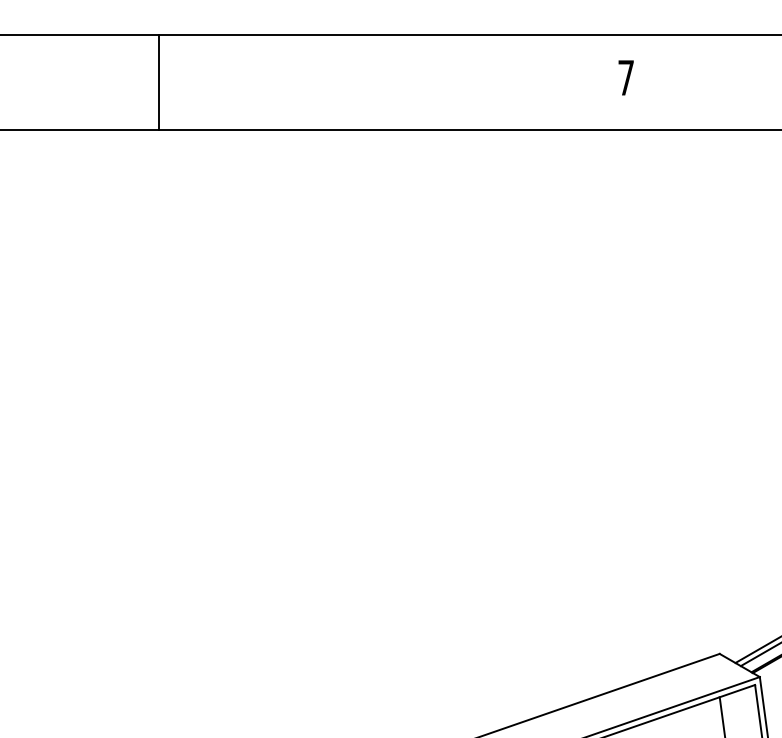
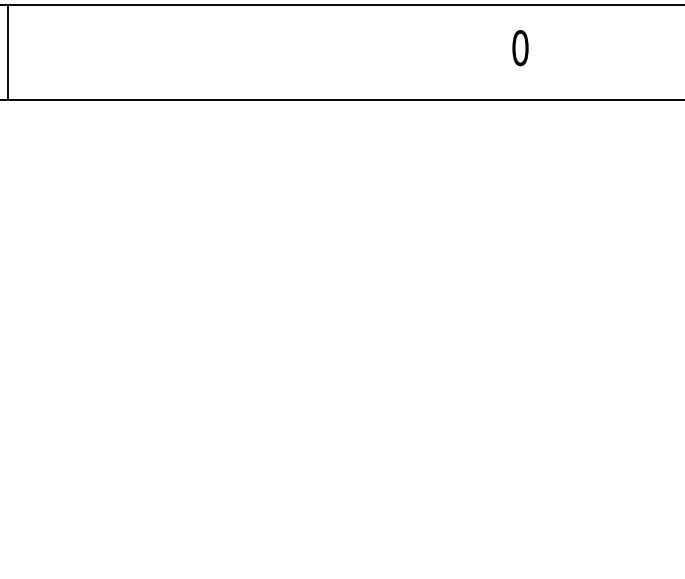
text: (626, 77) -> (520, 47), 7 -> 0
line: (158, 82) -> (7, 52), moved

